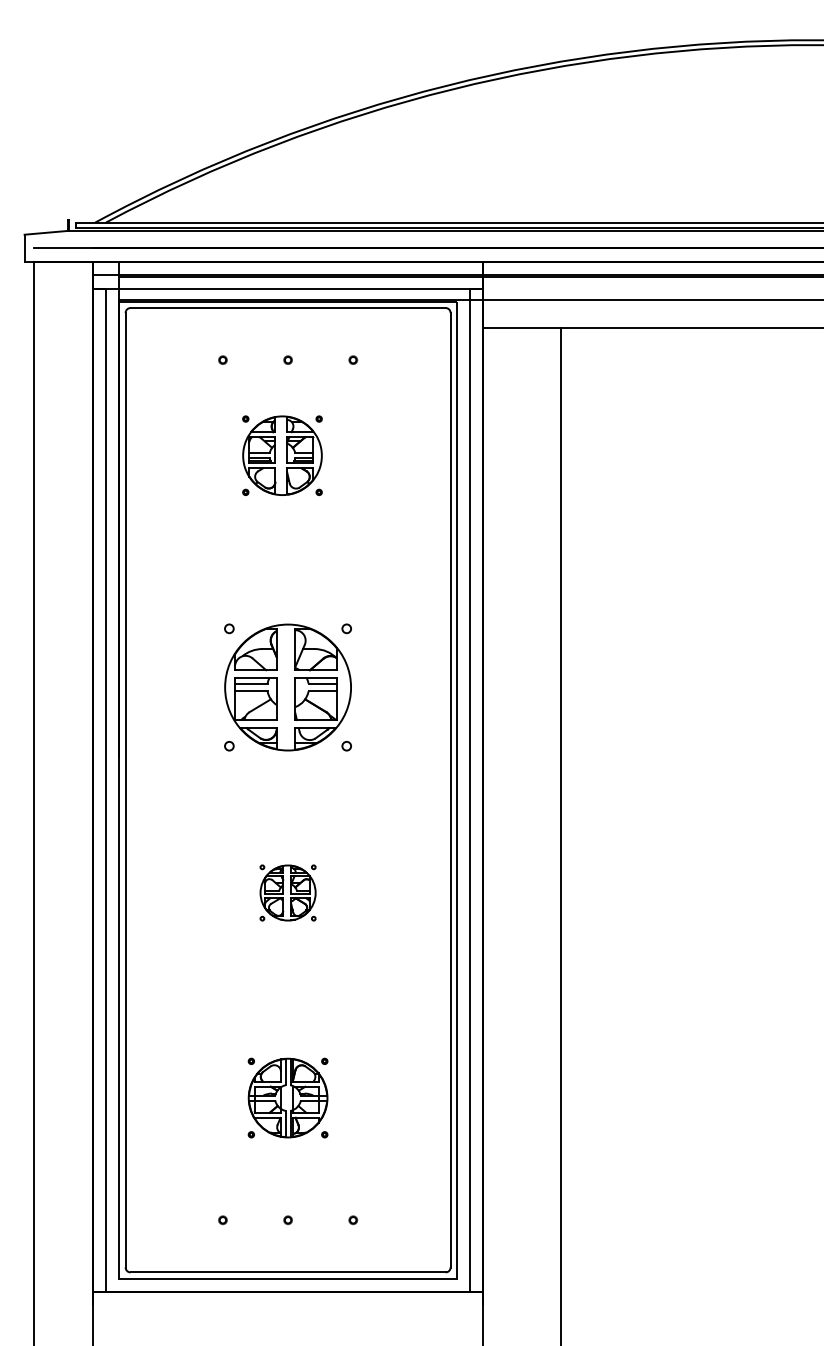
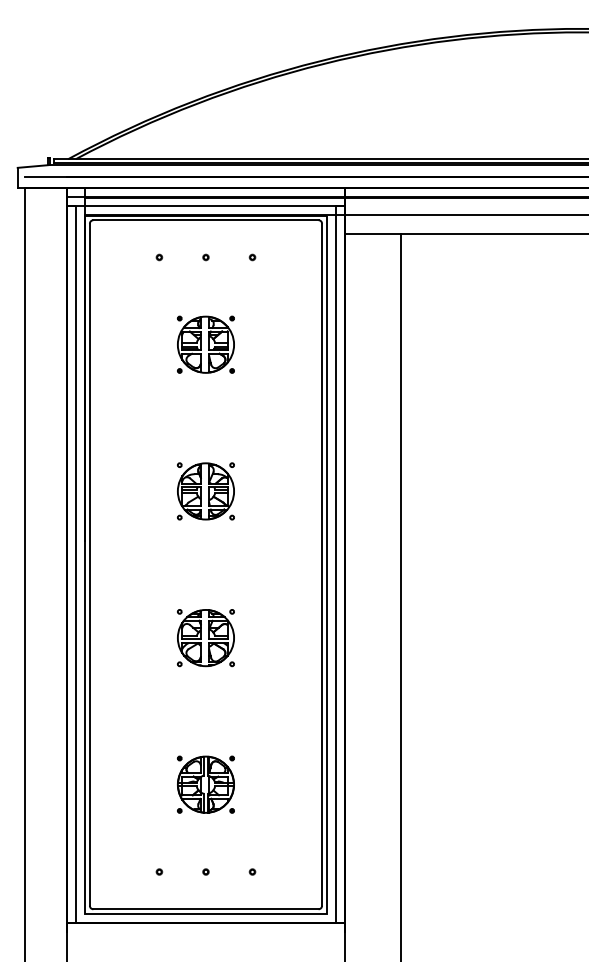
part: (281, 455) -> (205, 344), moved
part: (287, 687) -> (205, 491), size x0.62
part: (287, 893) -> (205, 638), size x1.43

